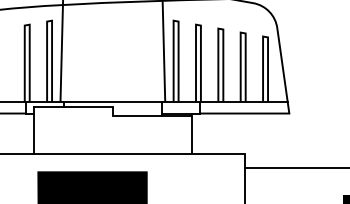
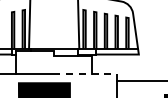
line: (186, 153) -> (89, 73), solid -> dashed

